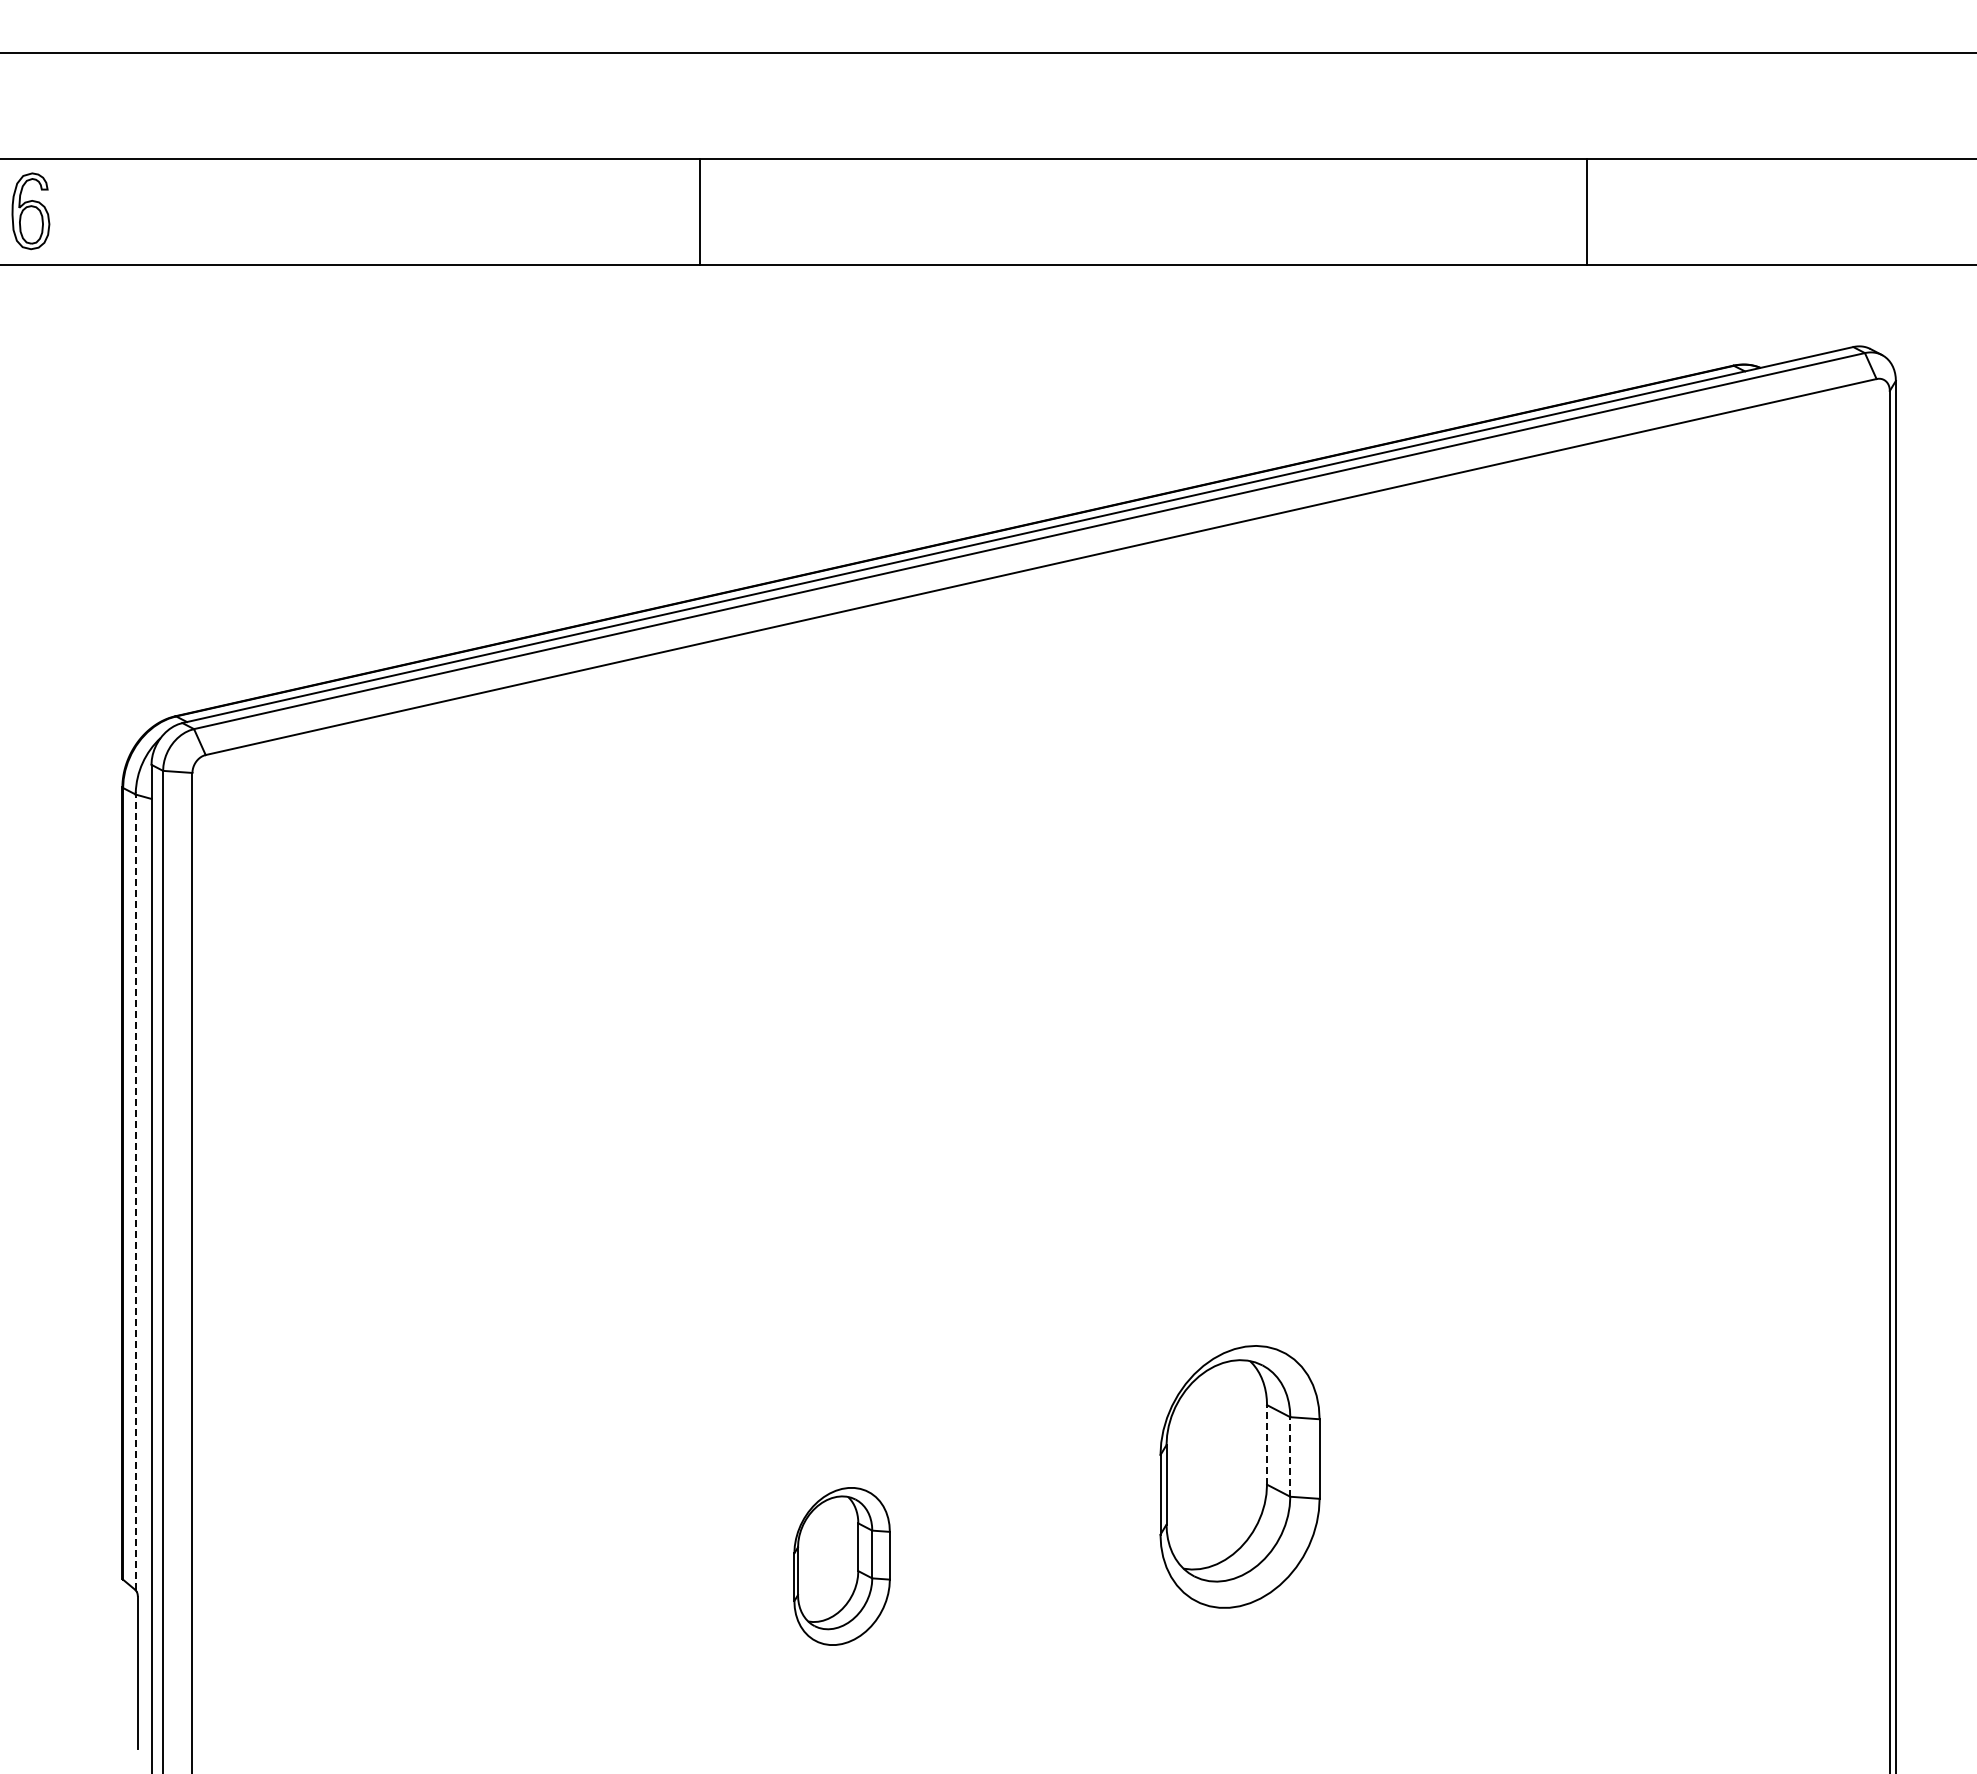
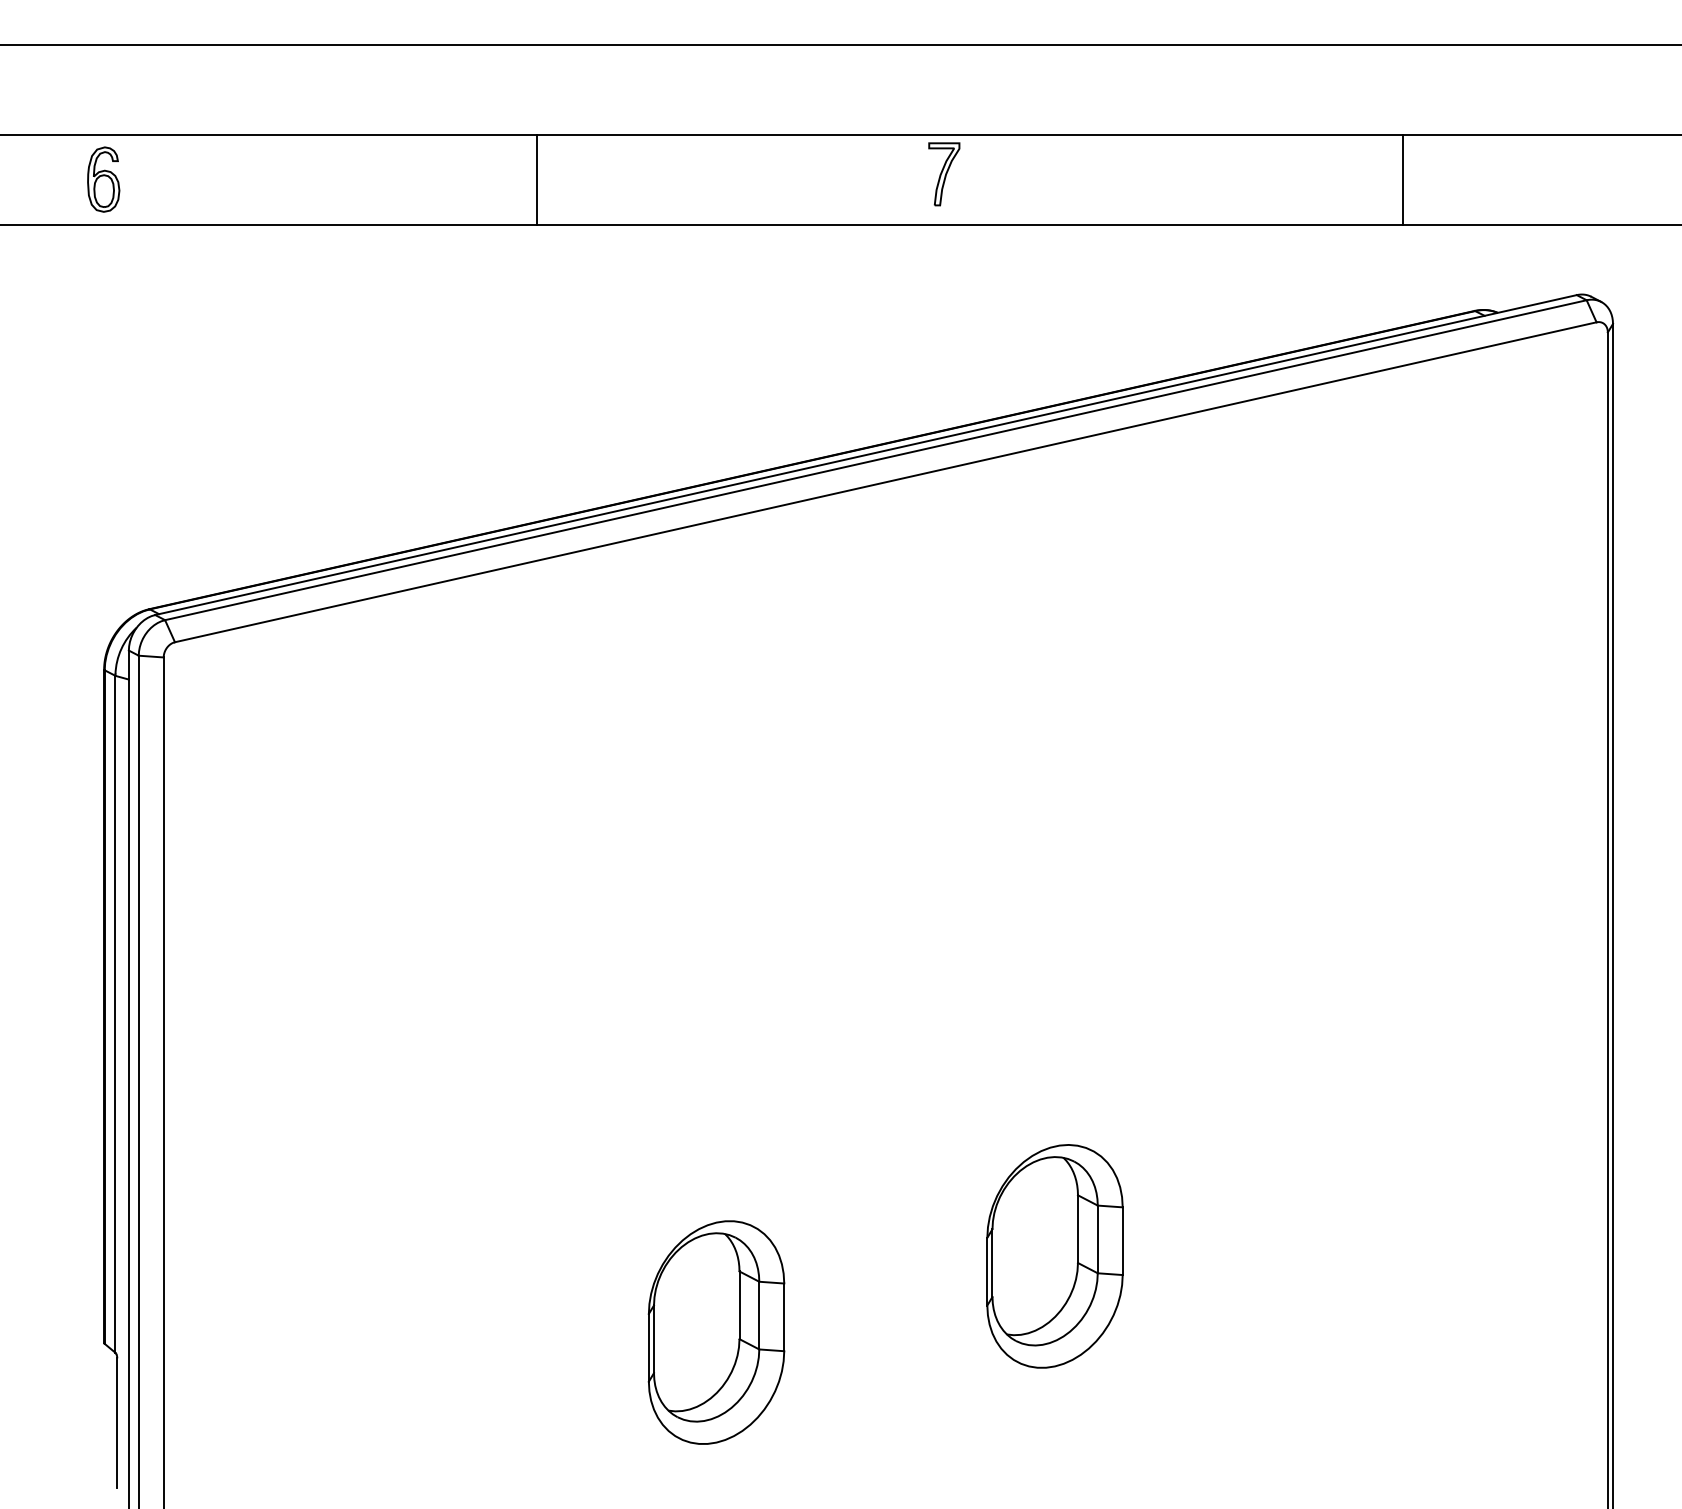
part: (1109, 204) -> (943, 173), added
part: (30, 211) -> (103, 179), moved
line: (699, 211) -> (536, 179), moved
line: (1587, 211) -> (1403, 179), moved
line: (135, 1192) -> (115, 1014), dashed -> solid
line: (1267, 1444) -> (1078, 1228), dashed -> solid
line: (1290, 1456) -> (1097, 1239), dashed -> solid
part: (841, 1566) -> (715, 1332), size x1.67

